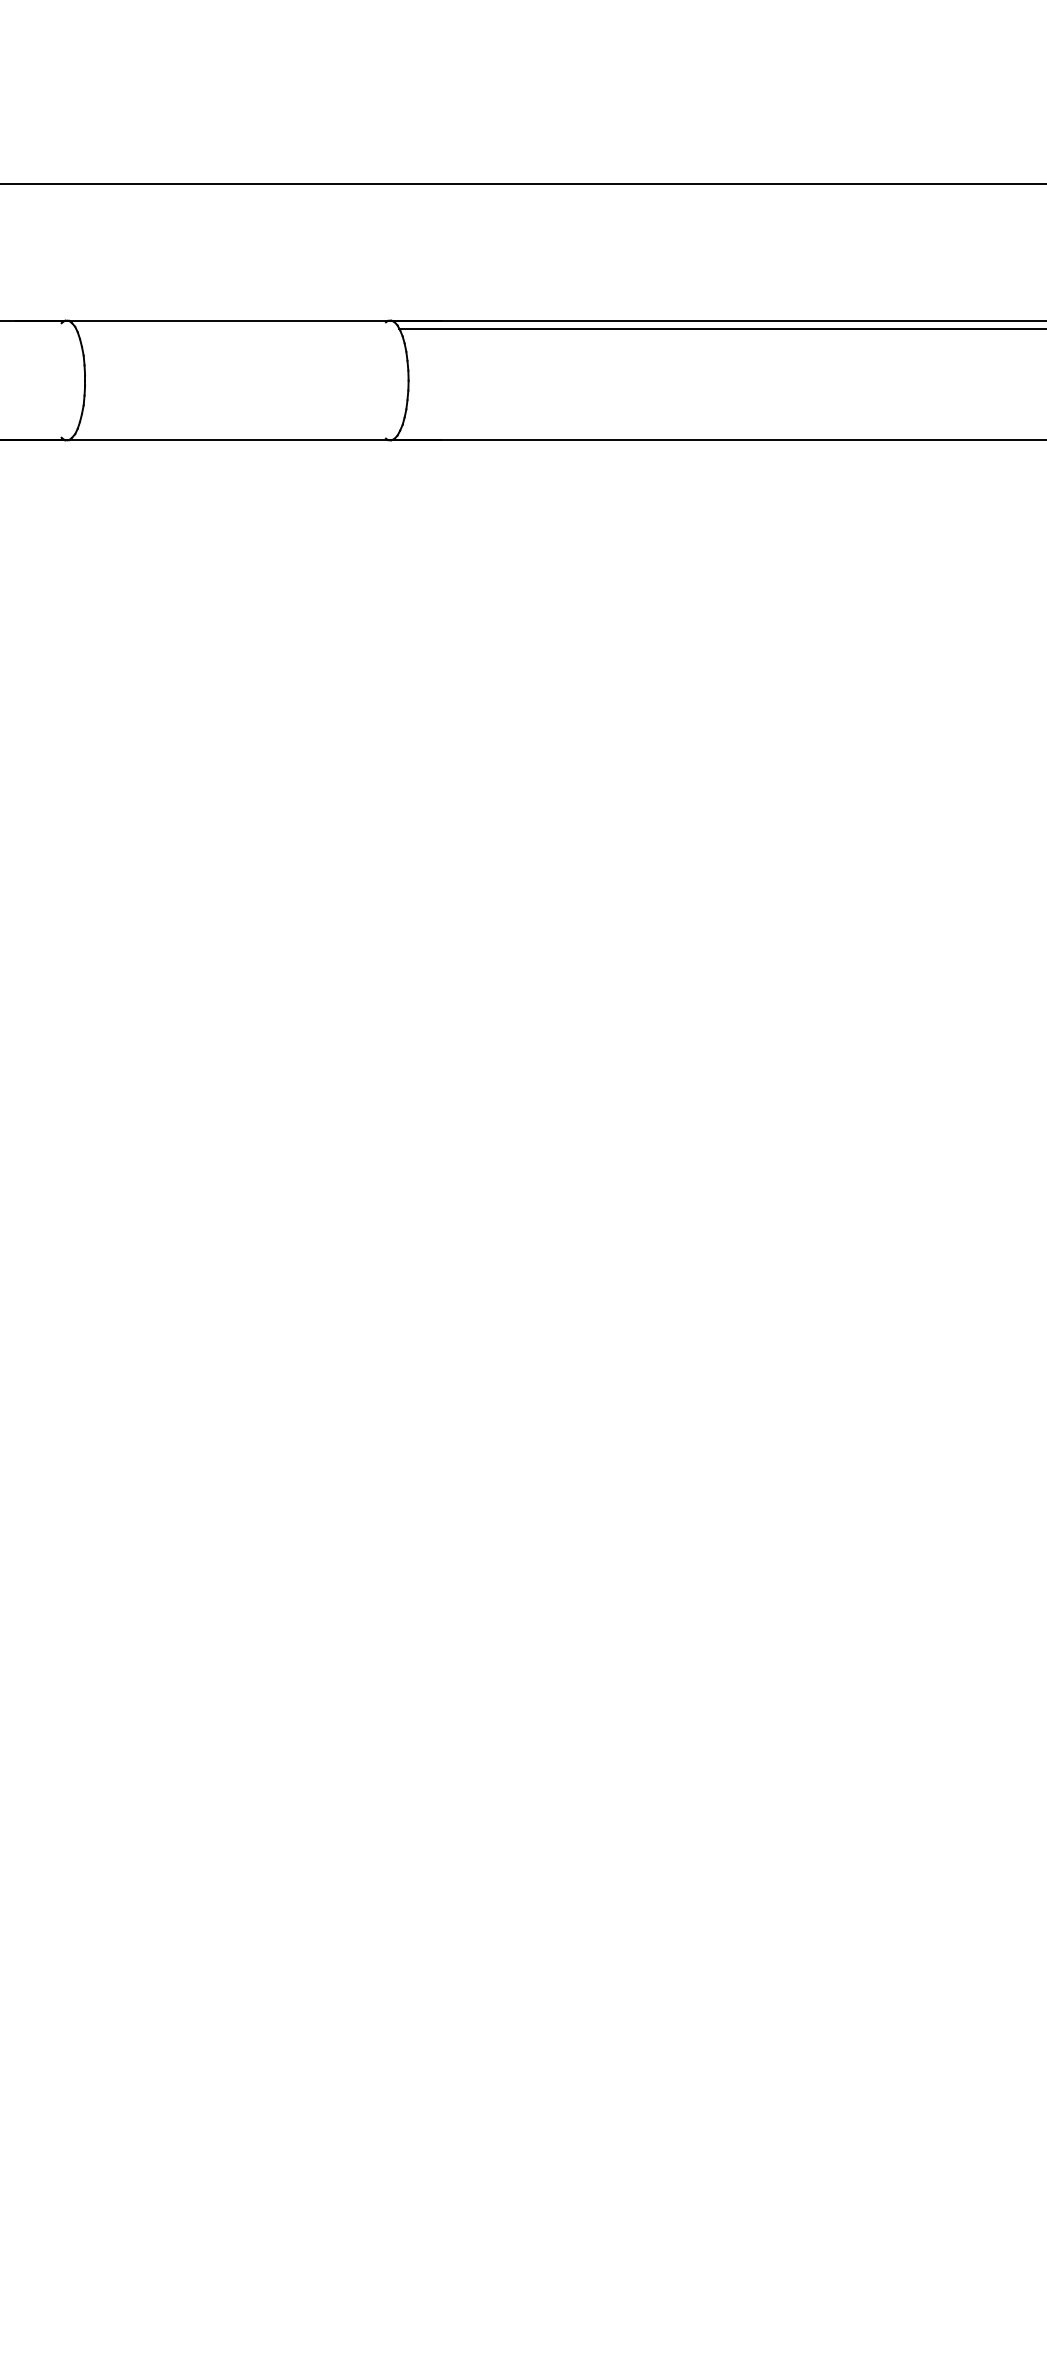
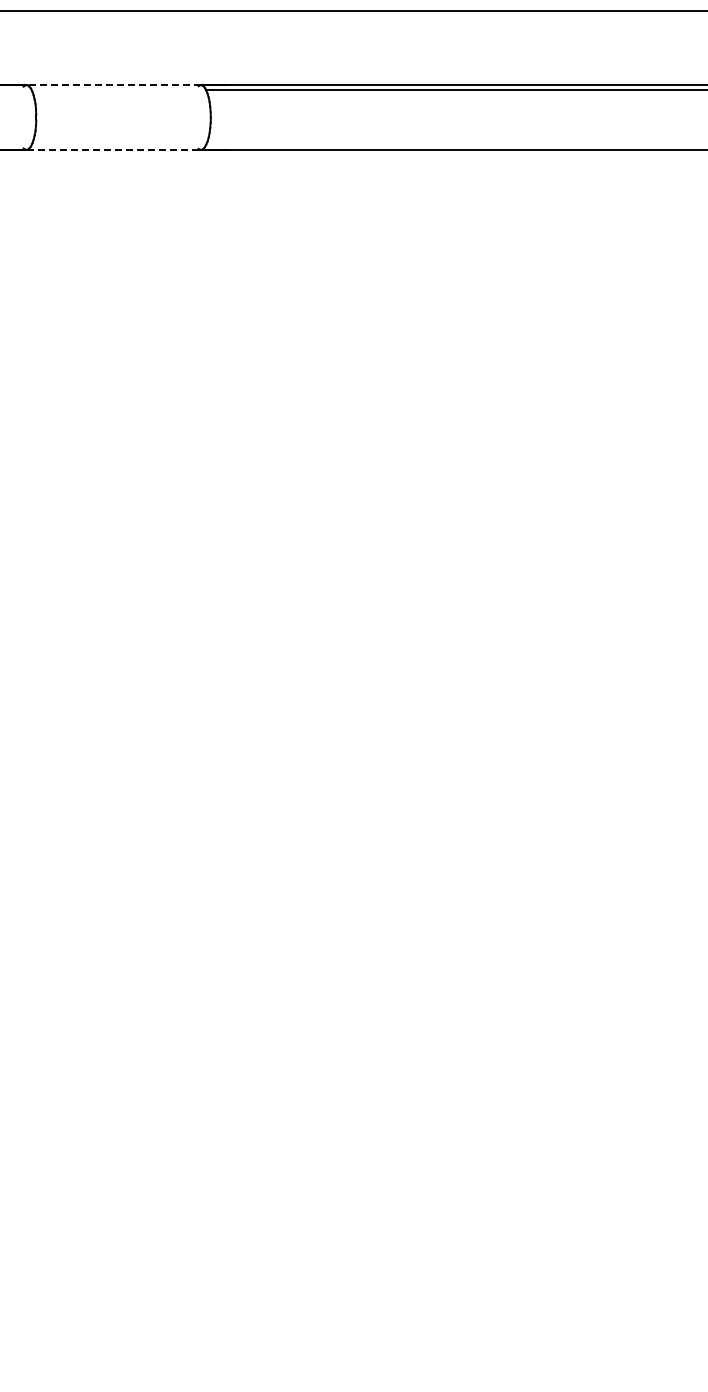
line: (228, 321) -> (113, 85), solid -> dashed
line: (230, 439) -> (114, 149), solid -> dashed

